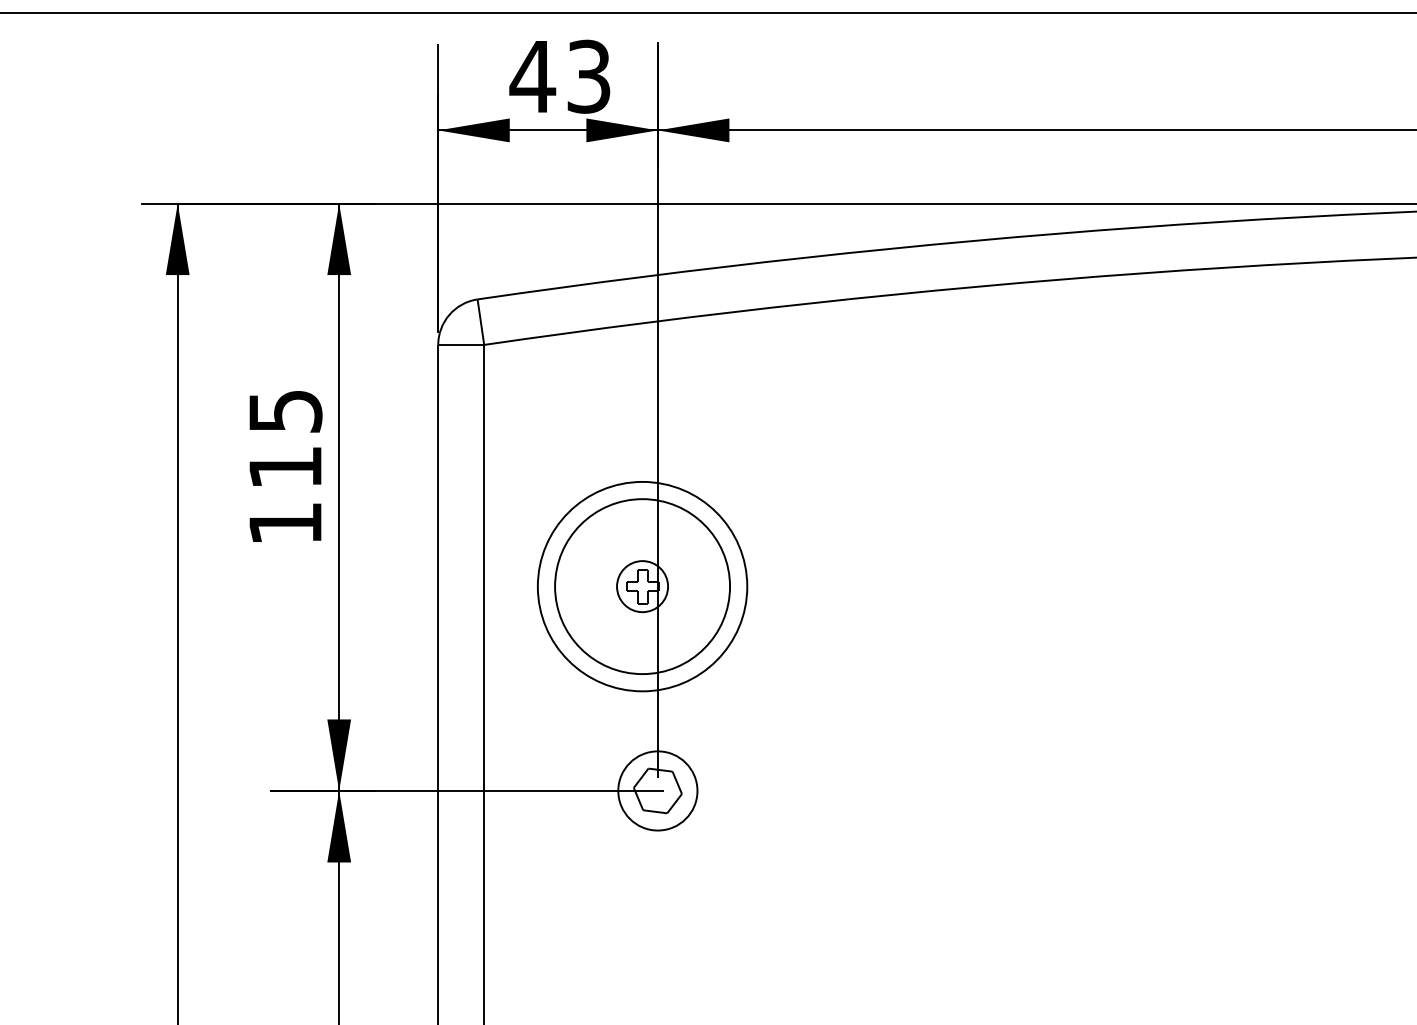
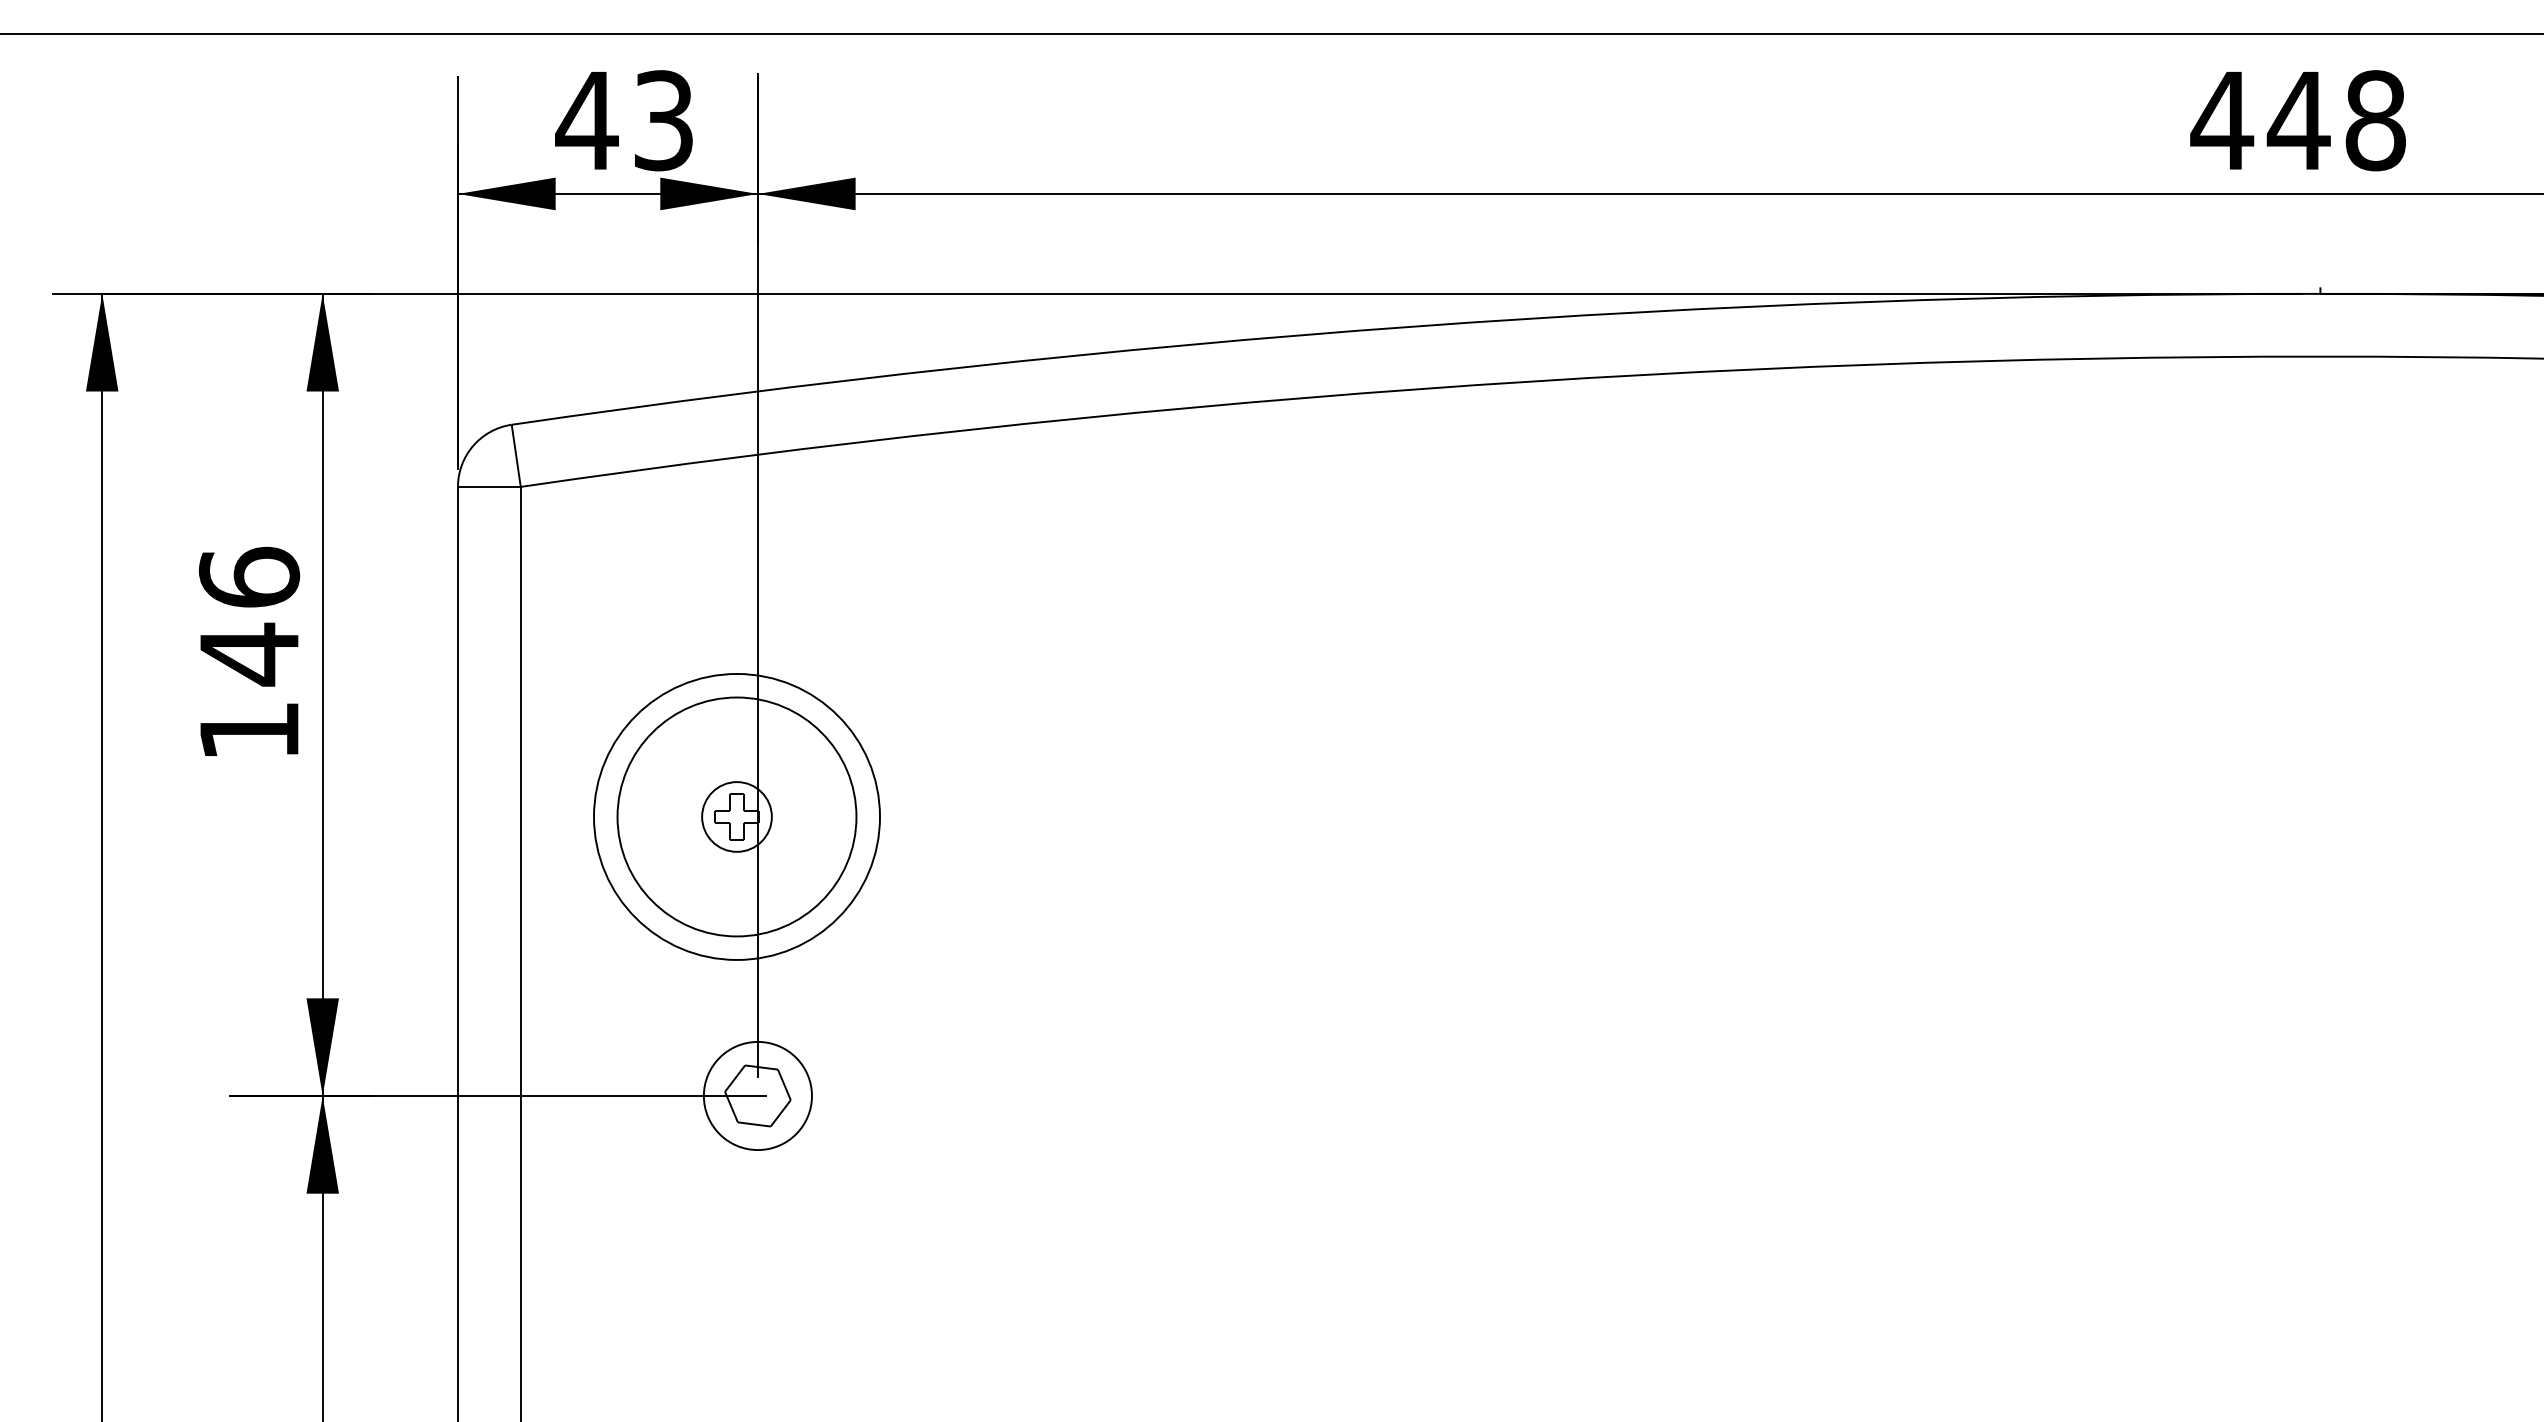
text: (285, 439) -> (249, 616), 115 -> 146

